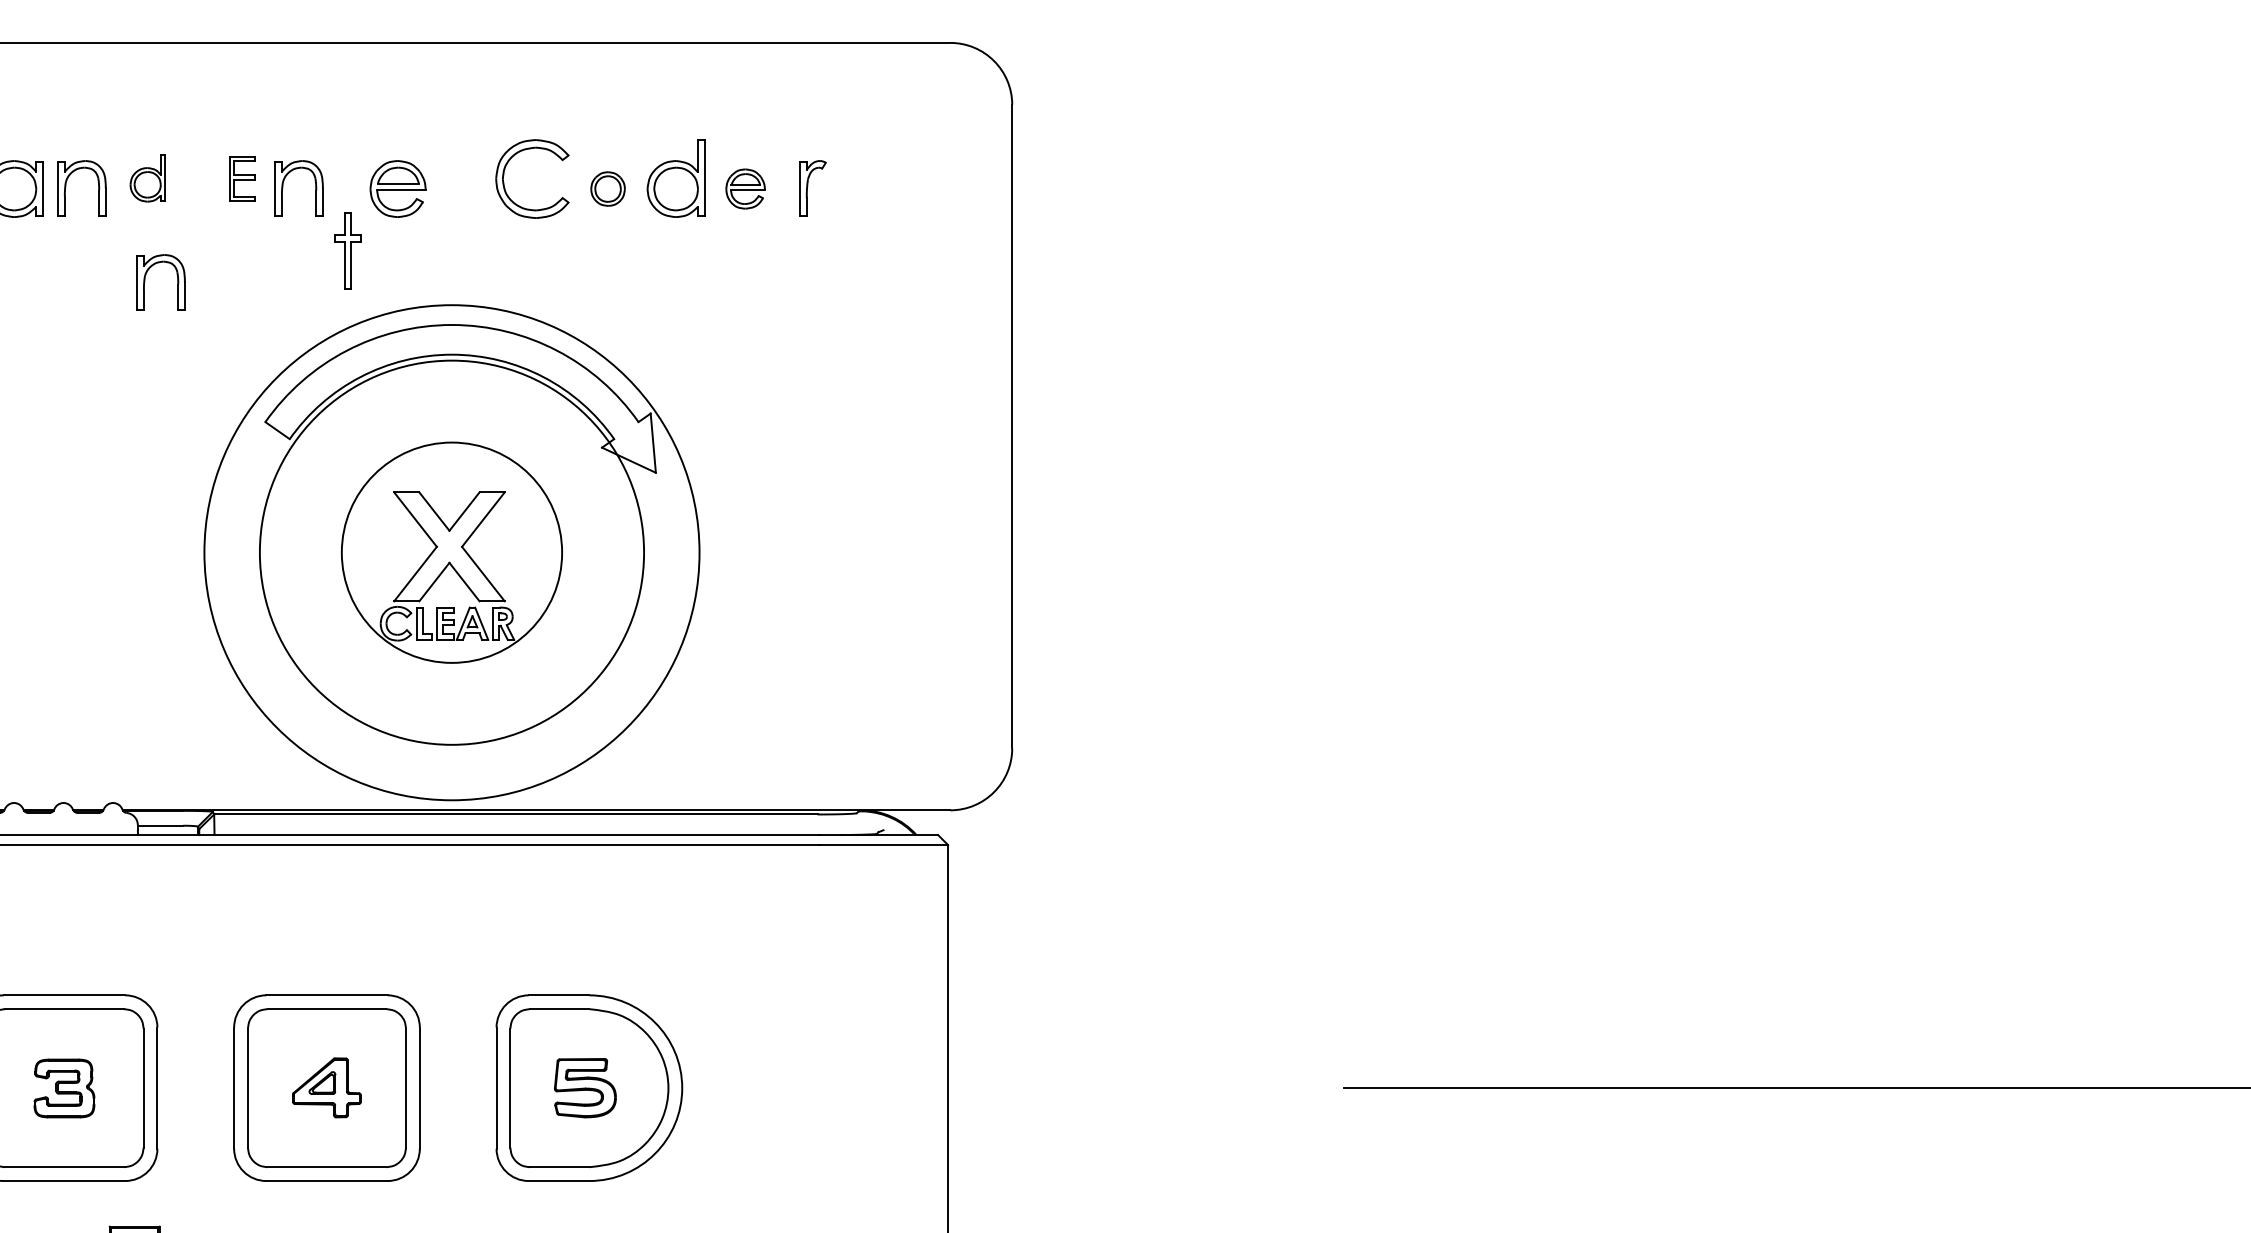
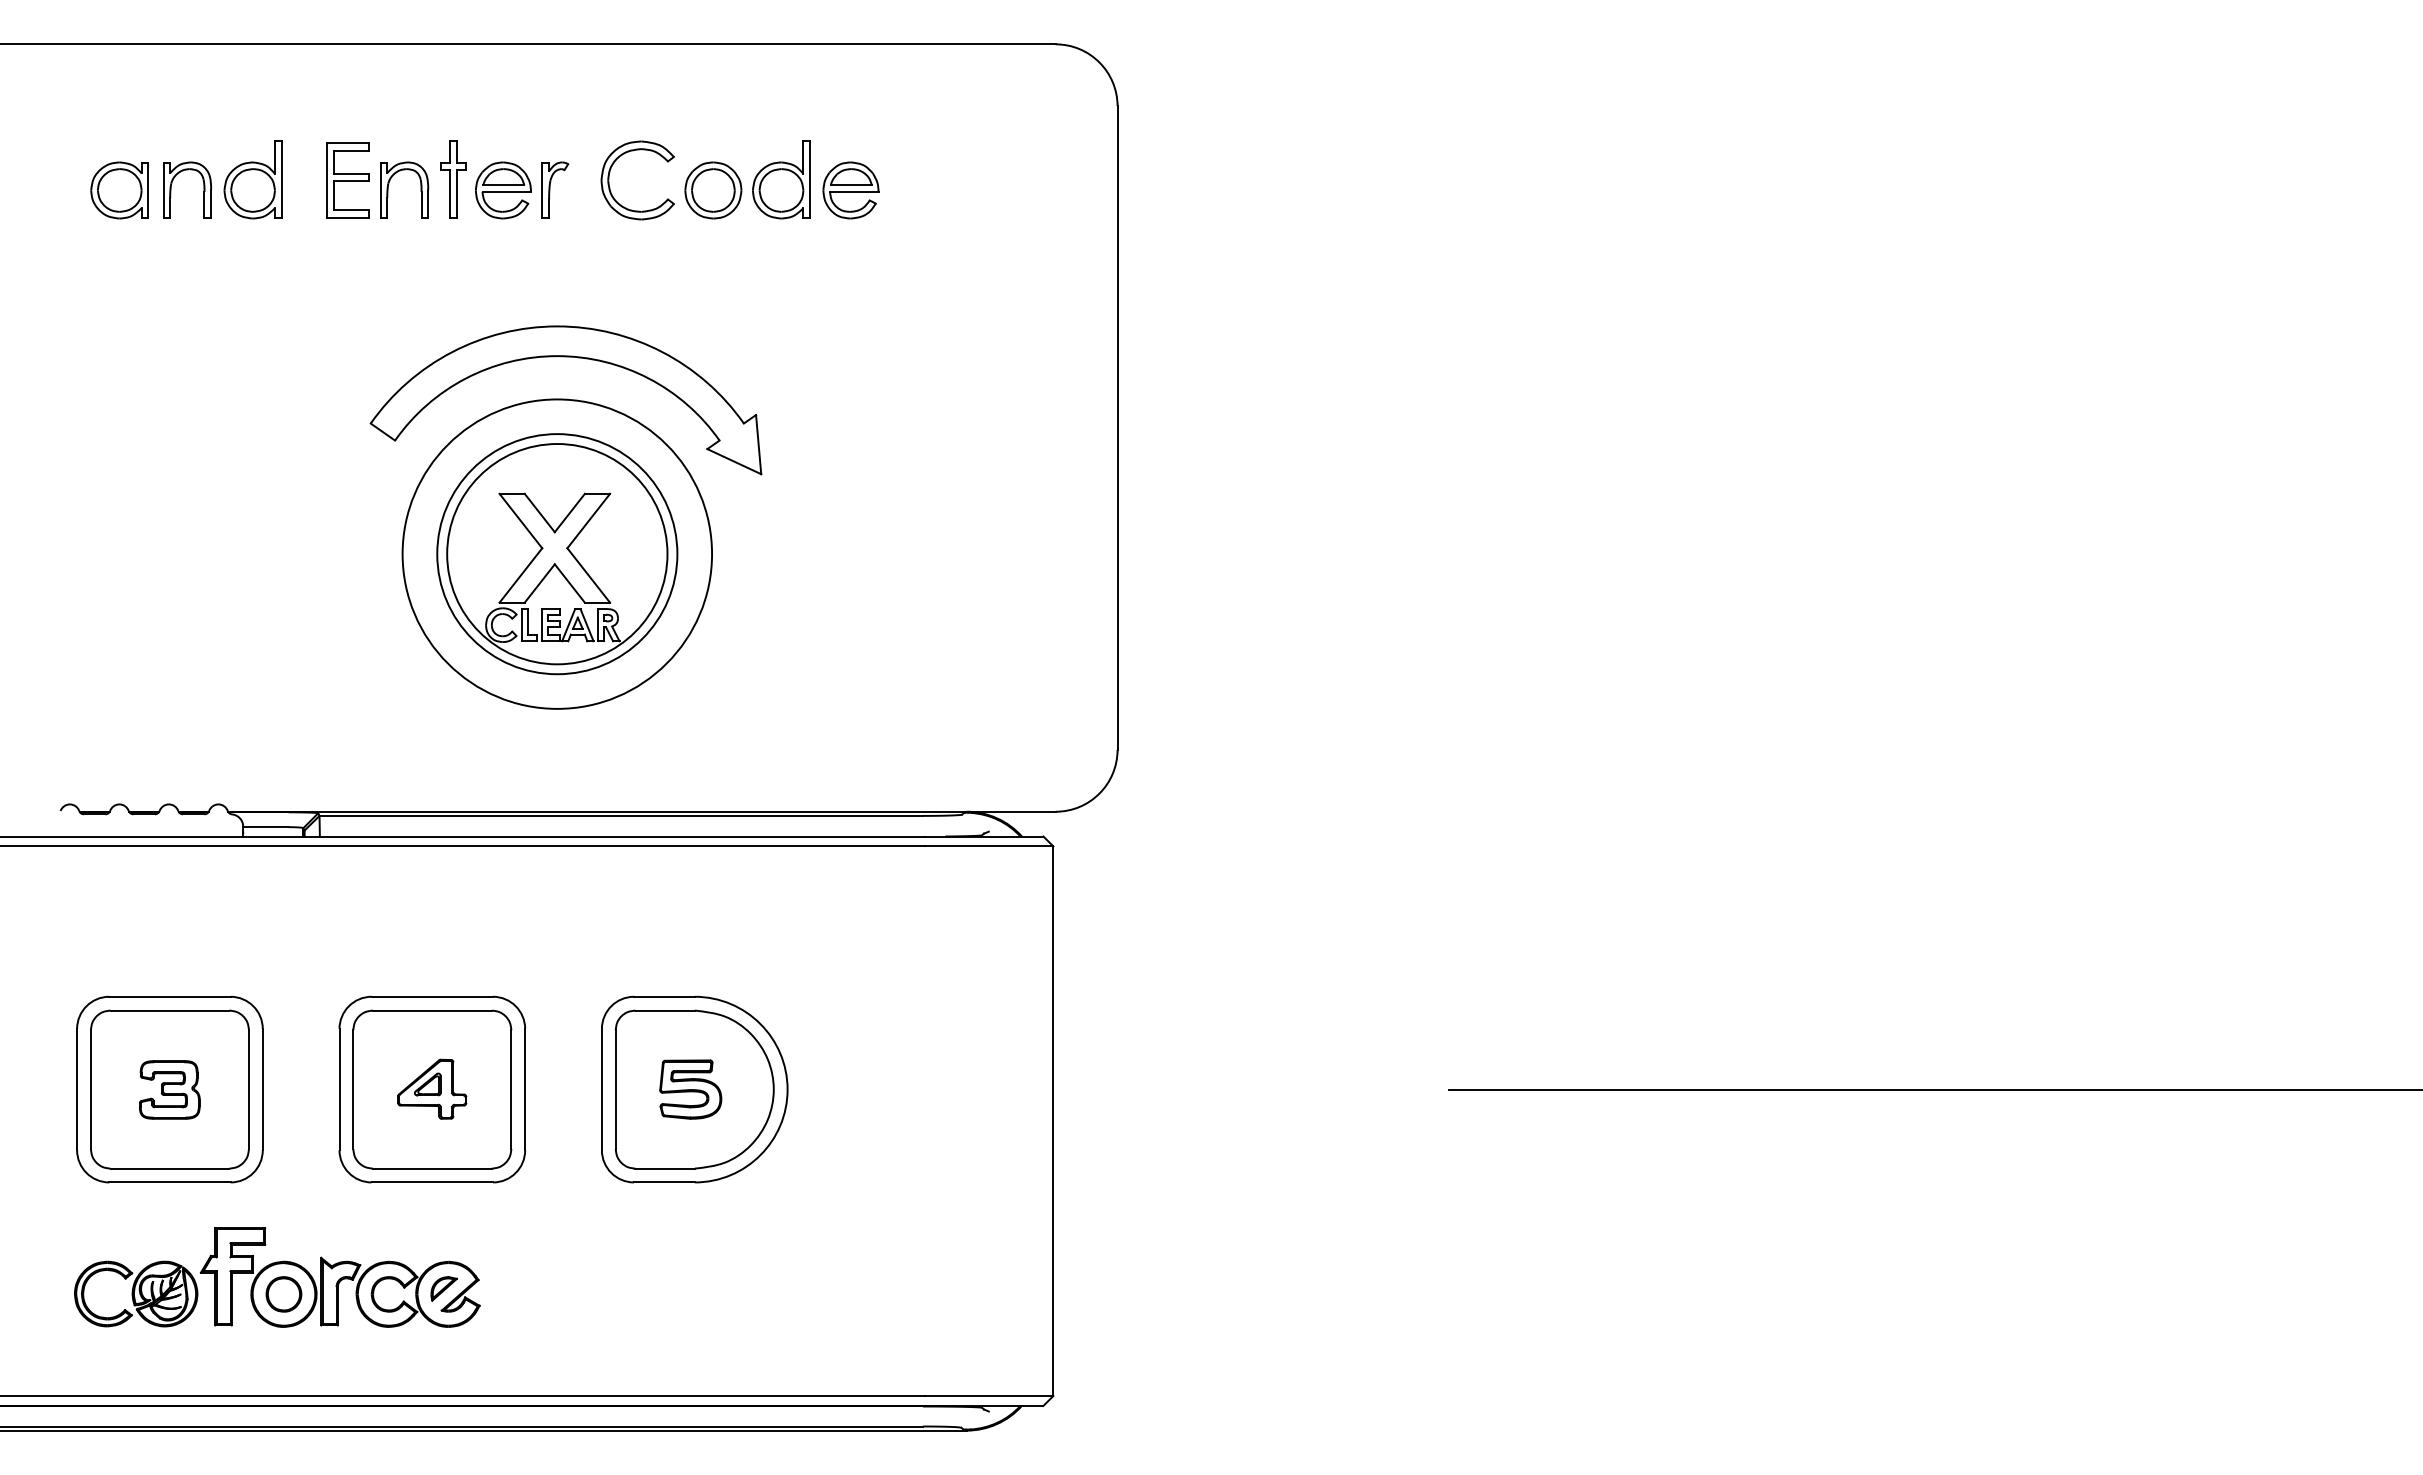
part: (147, 178) -> (252, 179), size x1.67
part: (242, 179) -> (347, 180), size x1.67
part: (813, 188) -> (555, 189), moved
part: (608, 189) -> (713, 190), size x1.67
part: (745, 189) -> (850, 190), size x1.43
part: (348, 251) -> (453, 179), moved
part: (146, 277) -> (251, 278), removed
circle: (452, 552) -> (557, 553), size x0.62
circle: (452, 553) -> (557, 554), size x0.62

